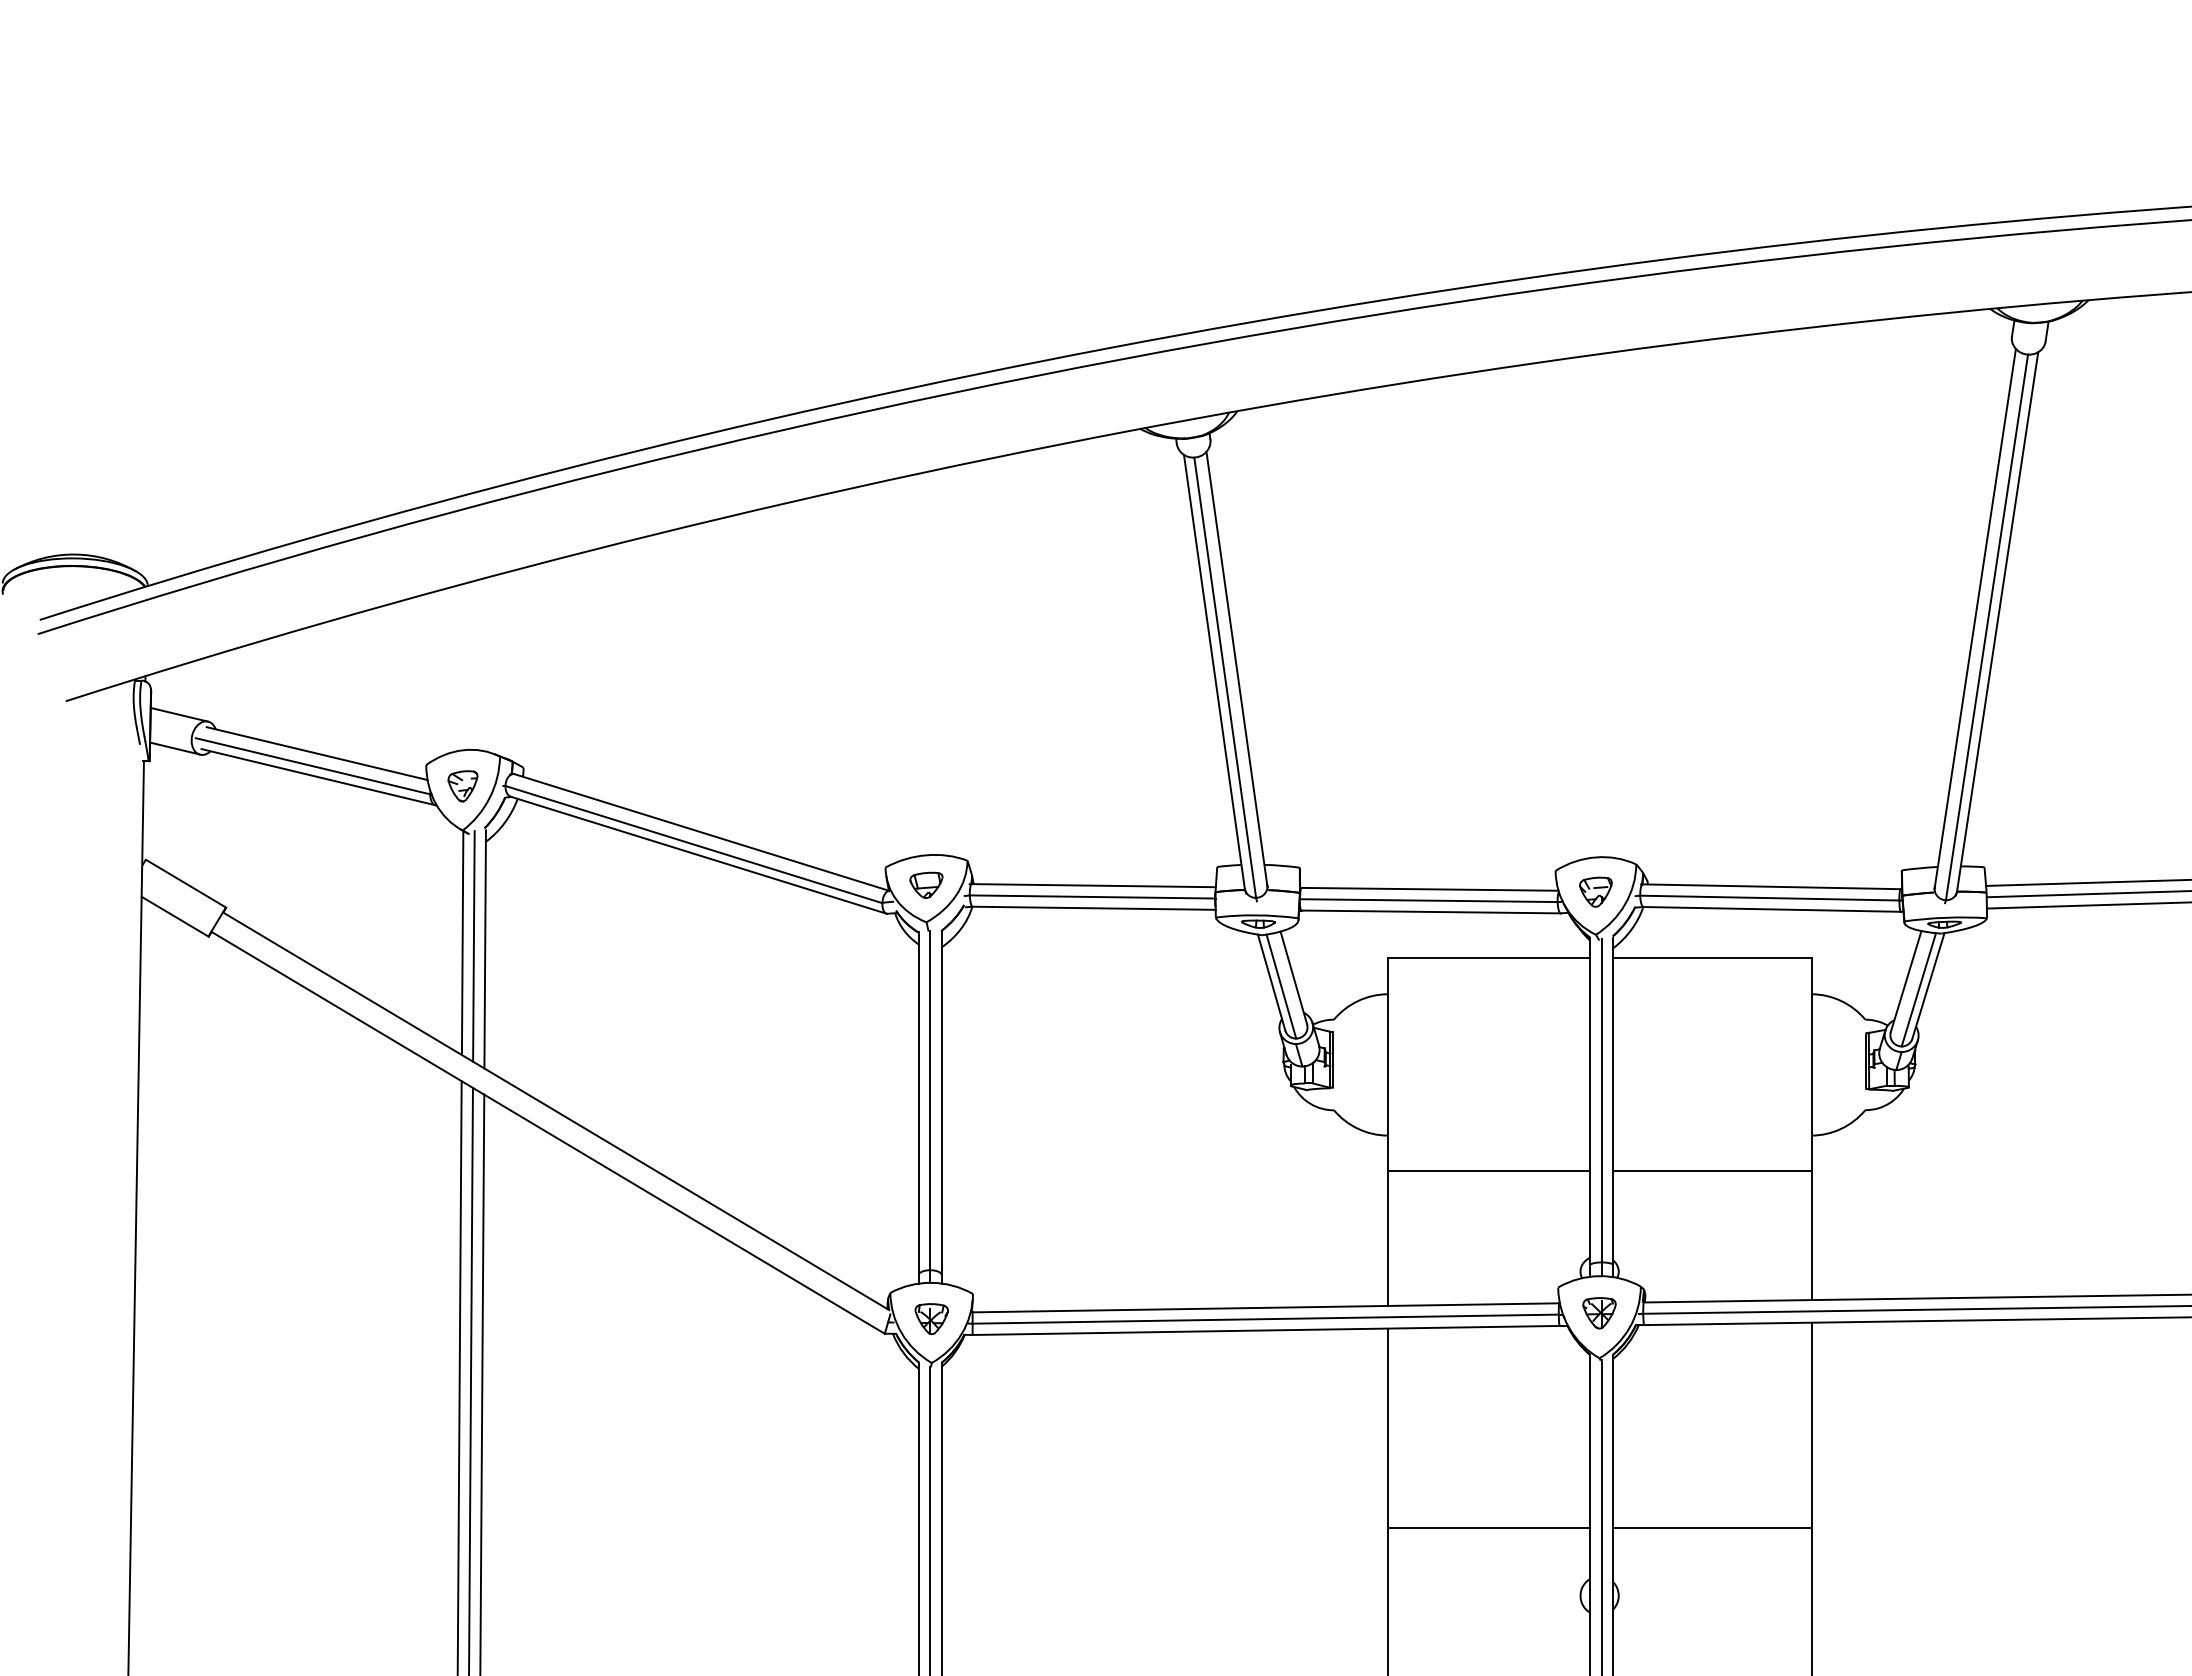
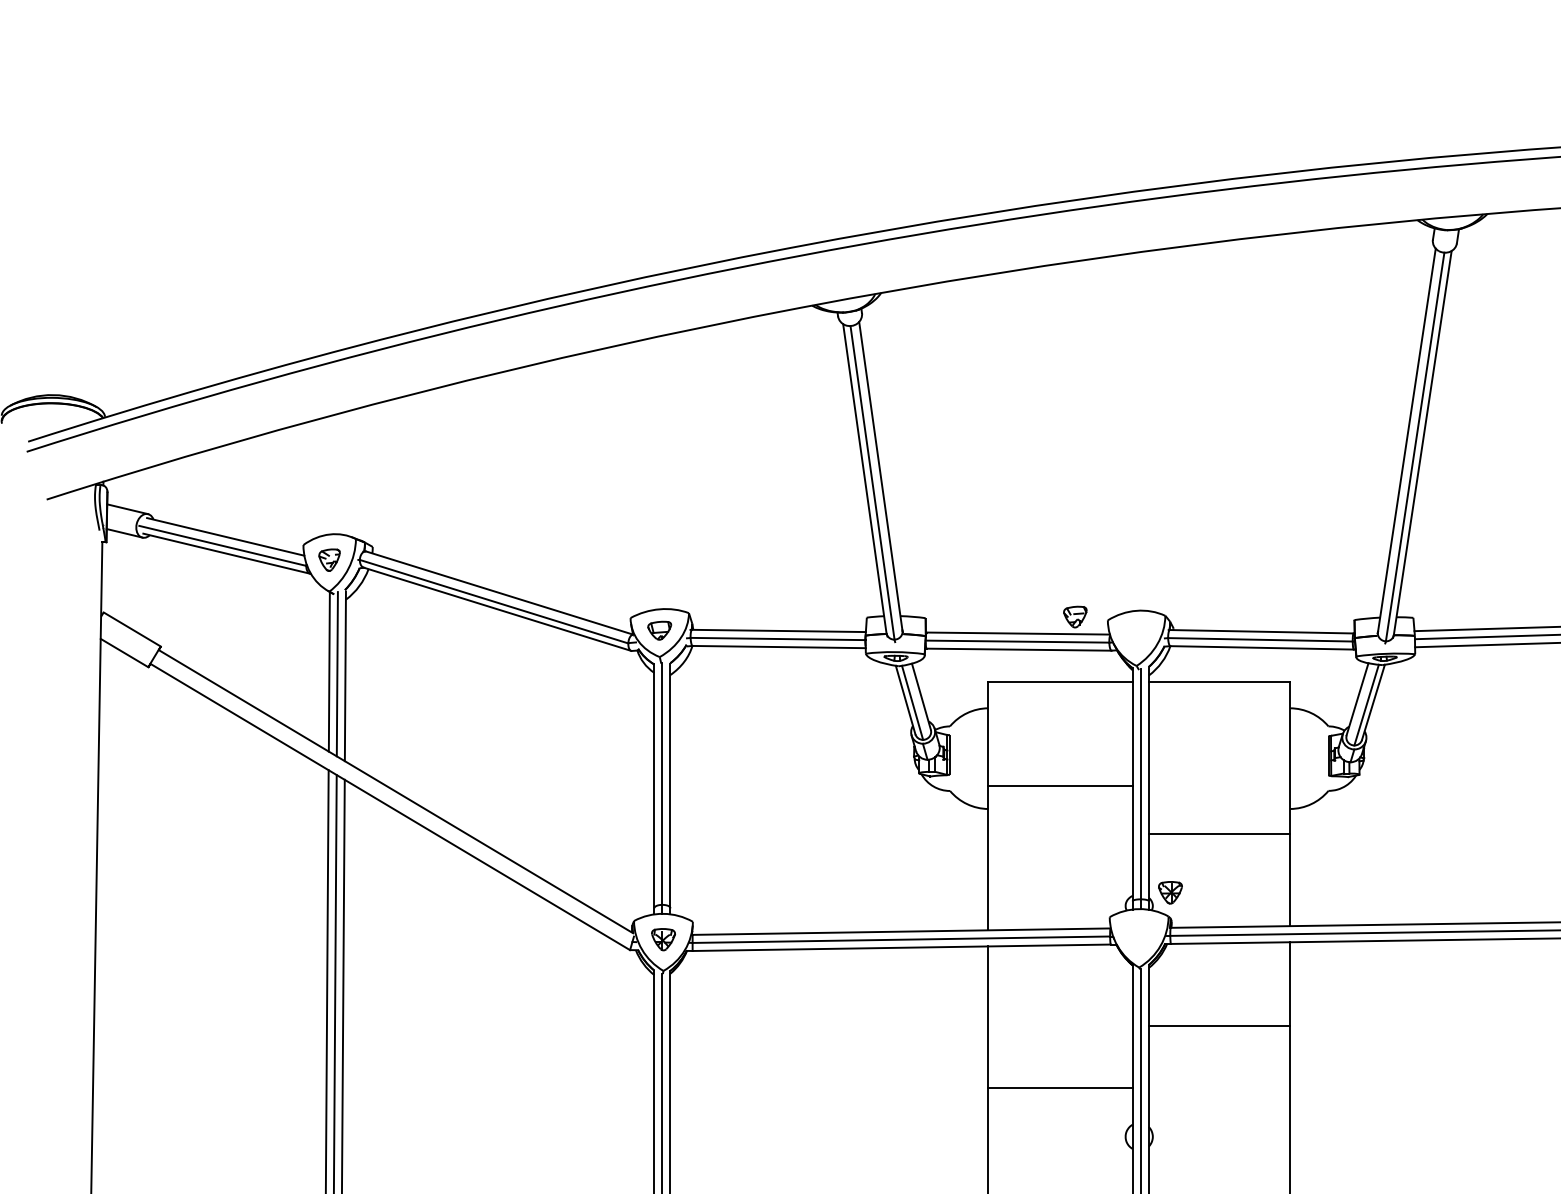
part: (1595, 891) -> (1075, 616), moved
line: (1488, 1170) -> (1060, 785), moved
part: (1599, 1313) -> (1170, 892), moved
line: (1712, 1527) -> (1219, 1026), moved

